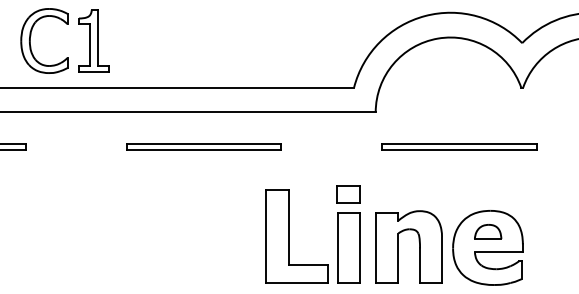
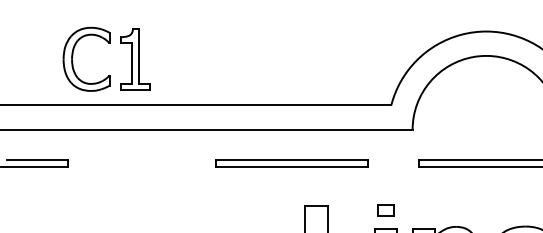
part: (203, 146) -> (291, 163), moved
part: (348, 194) -> (385, 210), size x0.7

